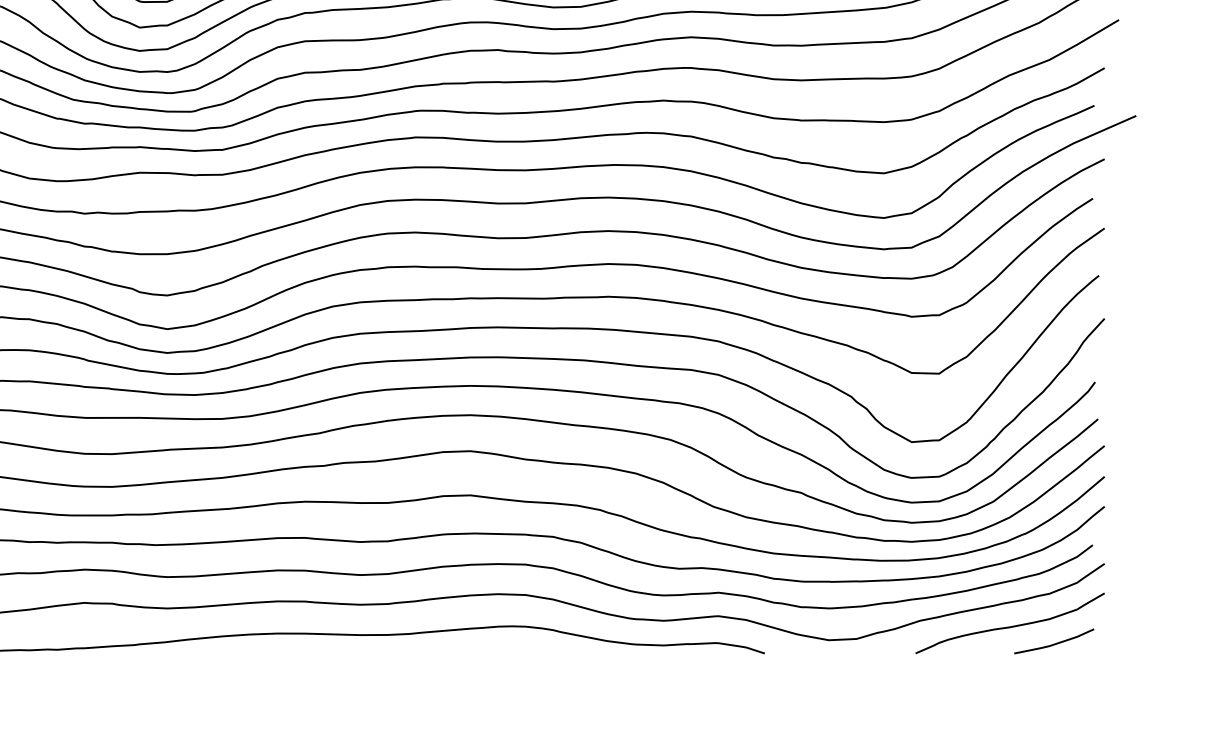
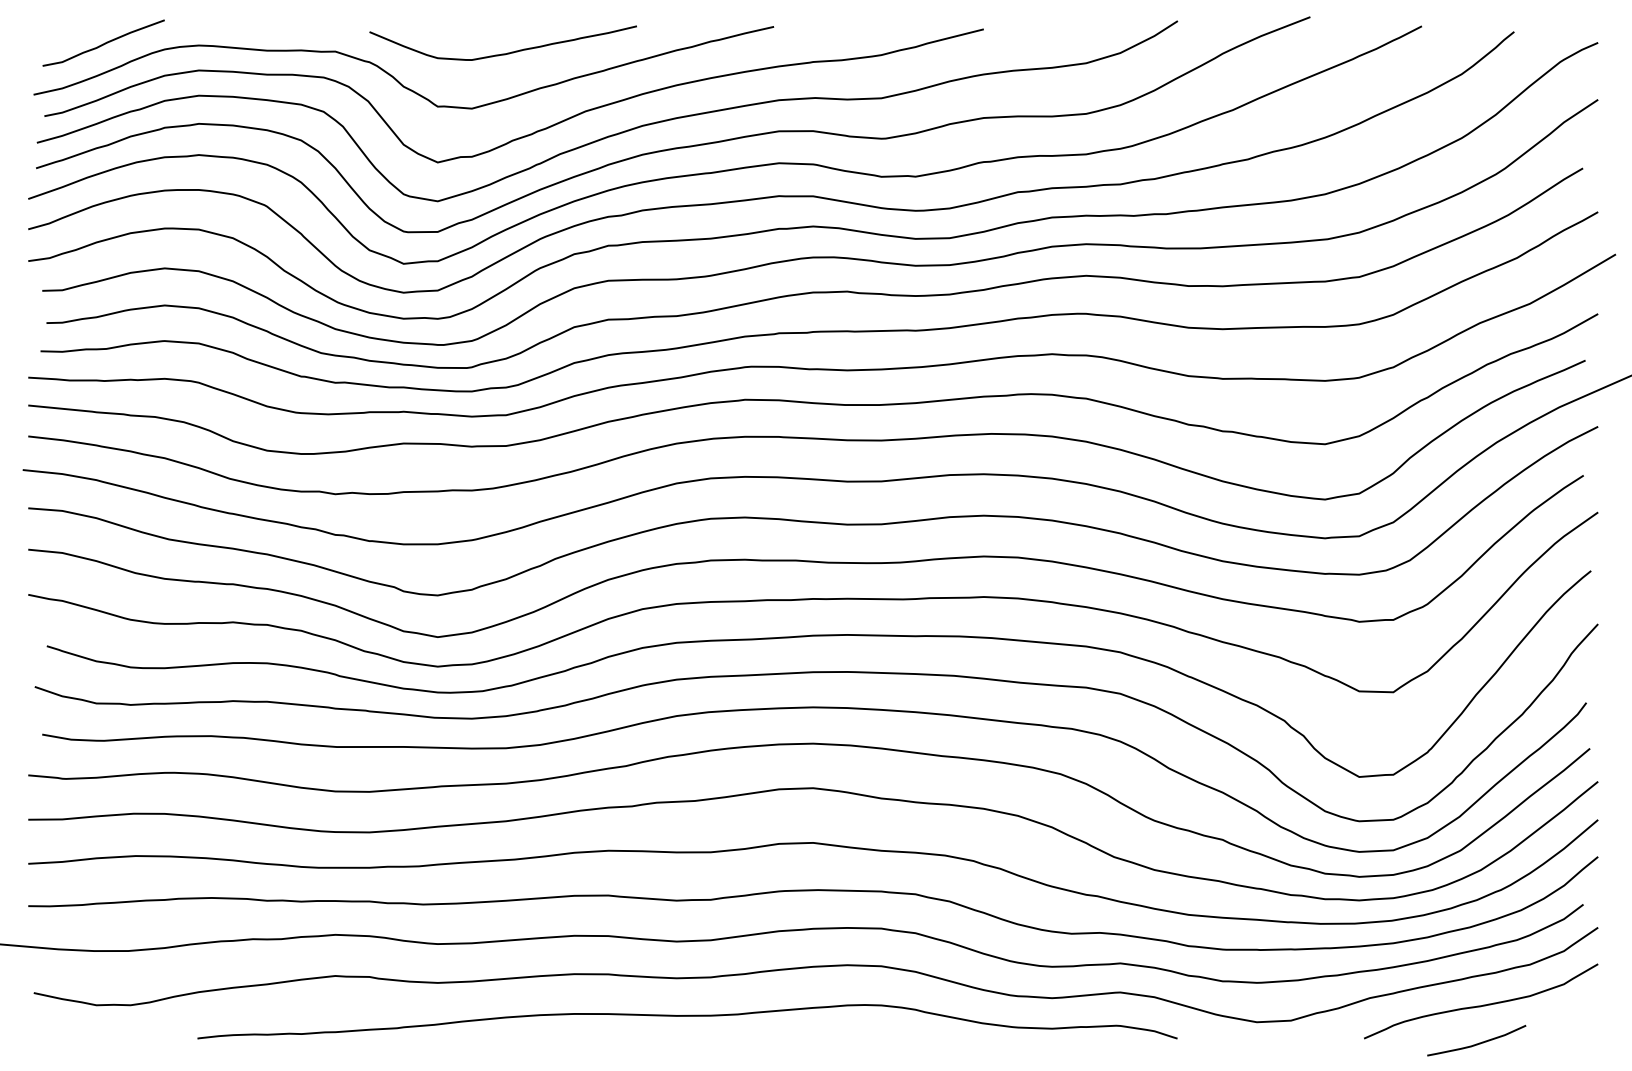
curve: (1054, 643) -> (1476, 1043), moved

